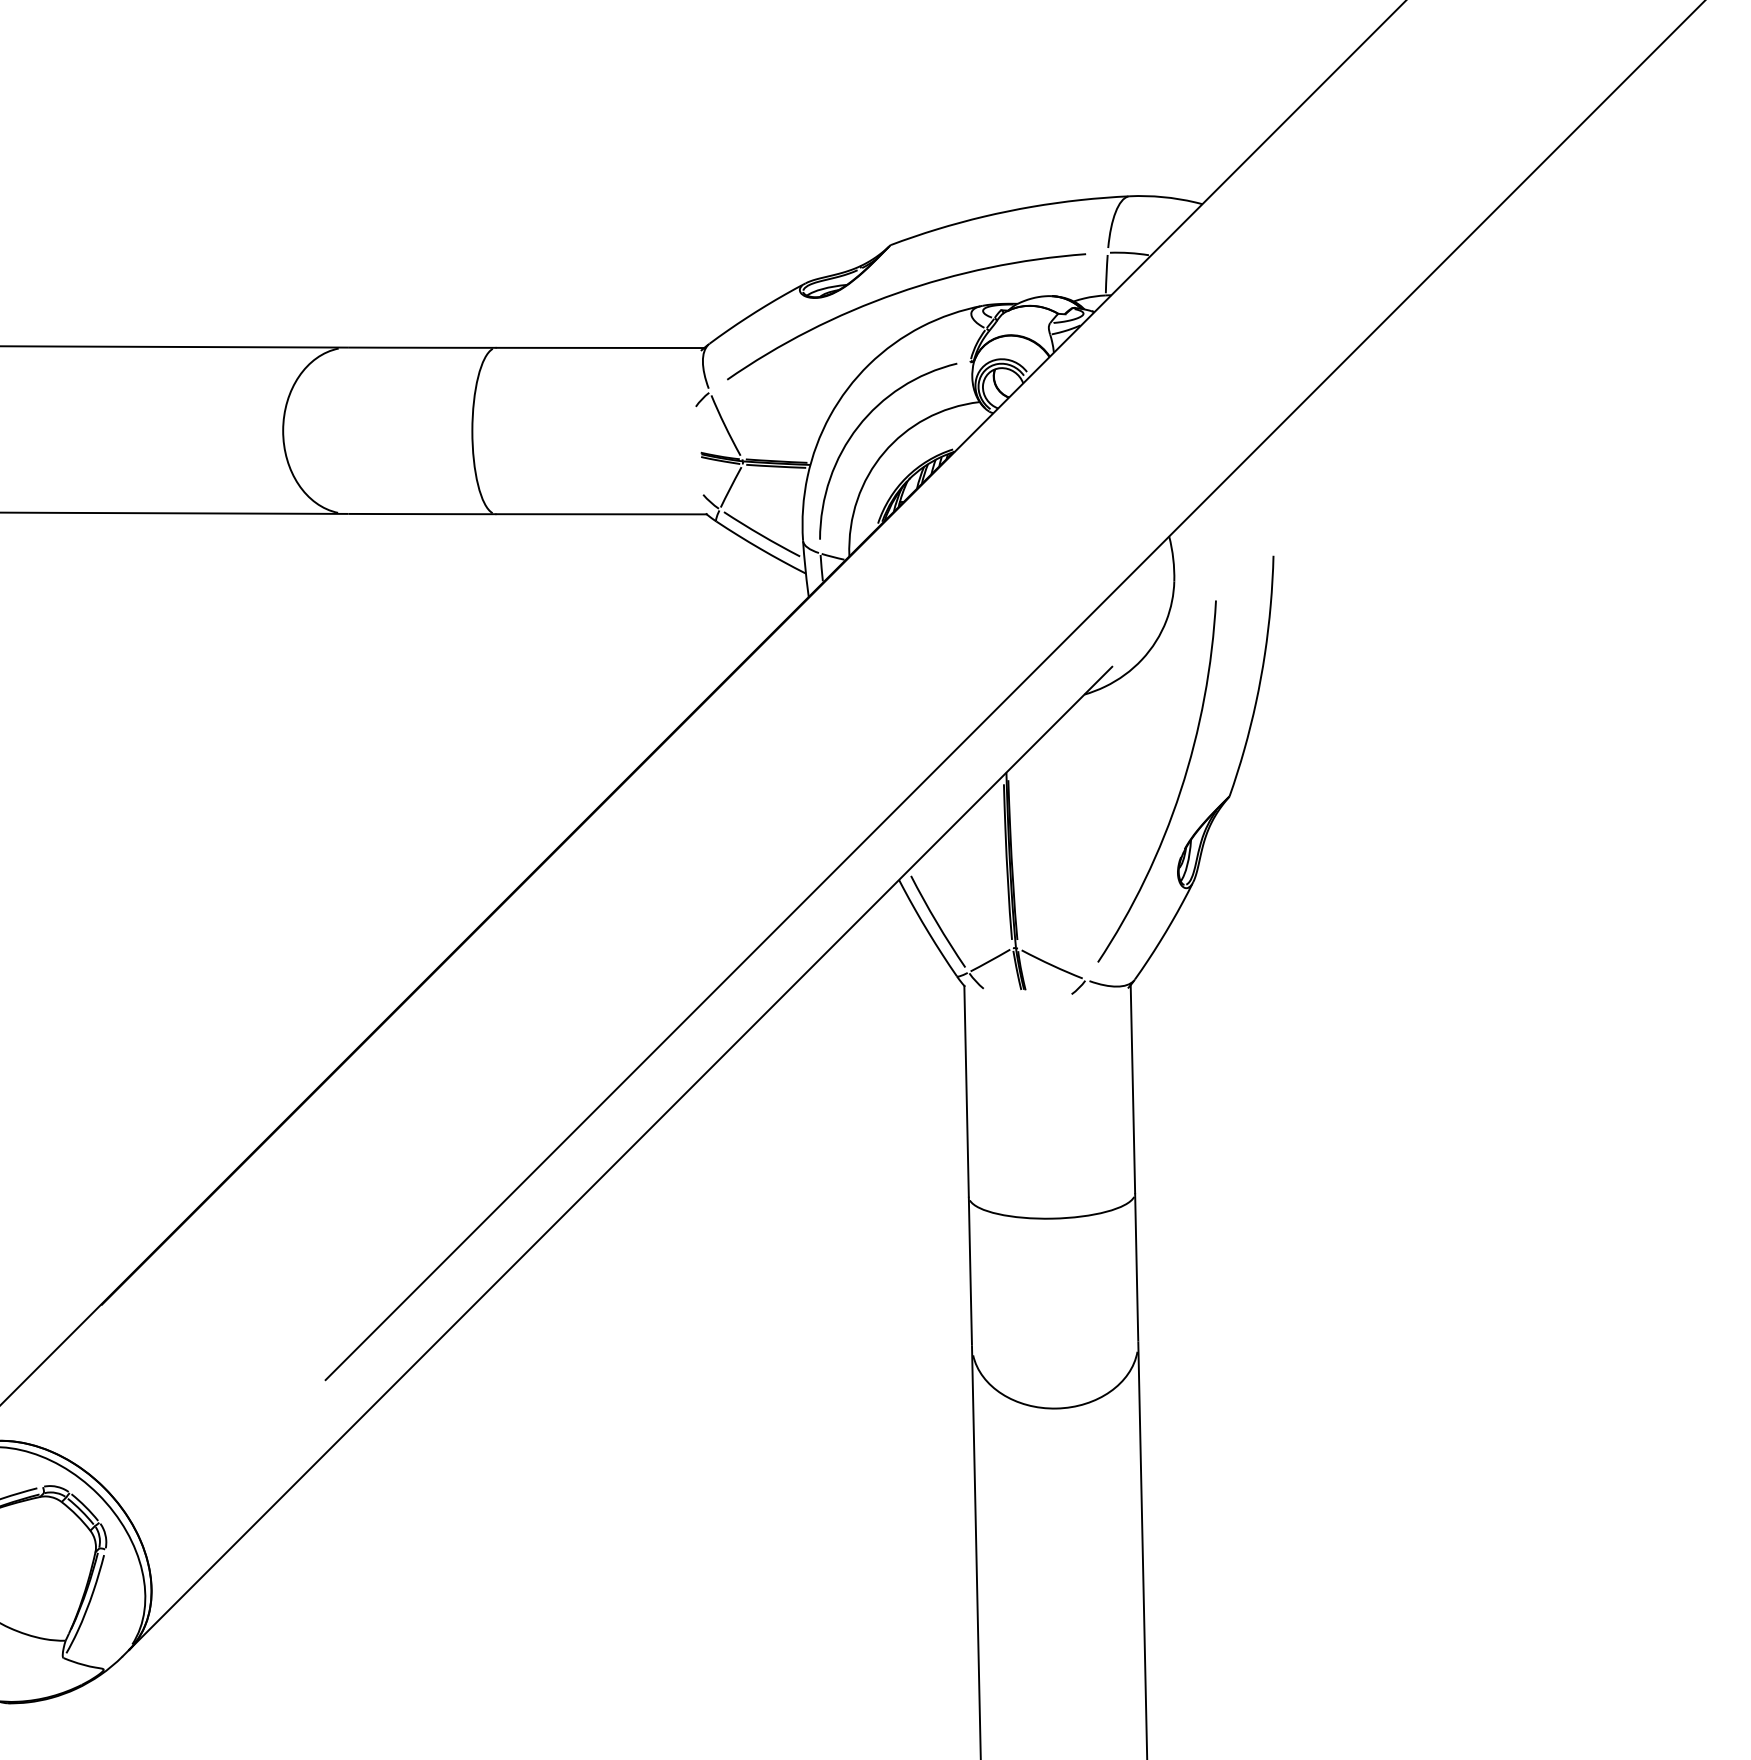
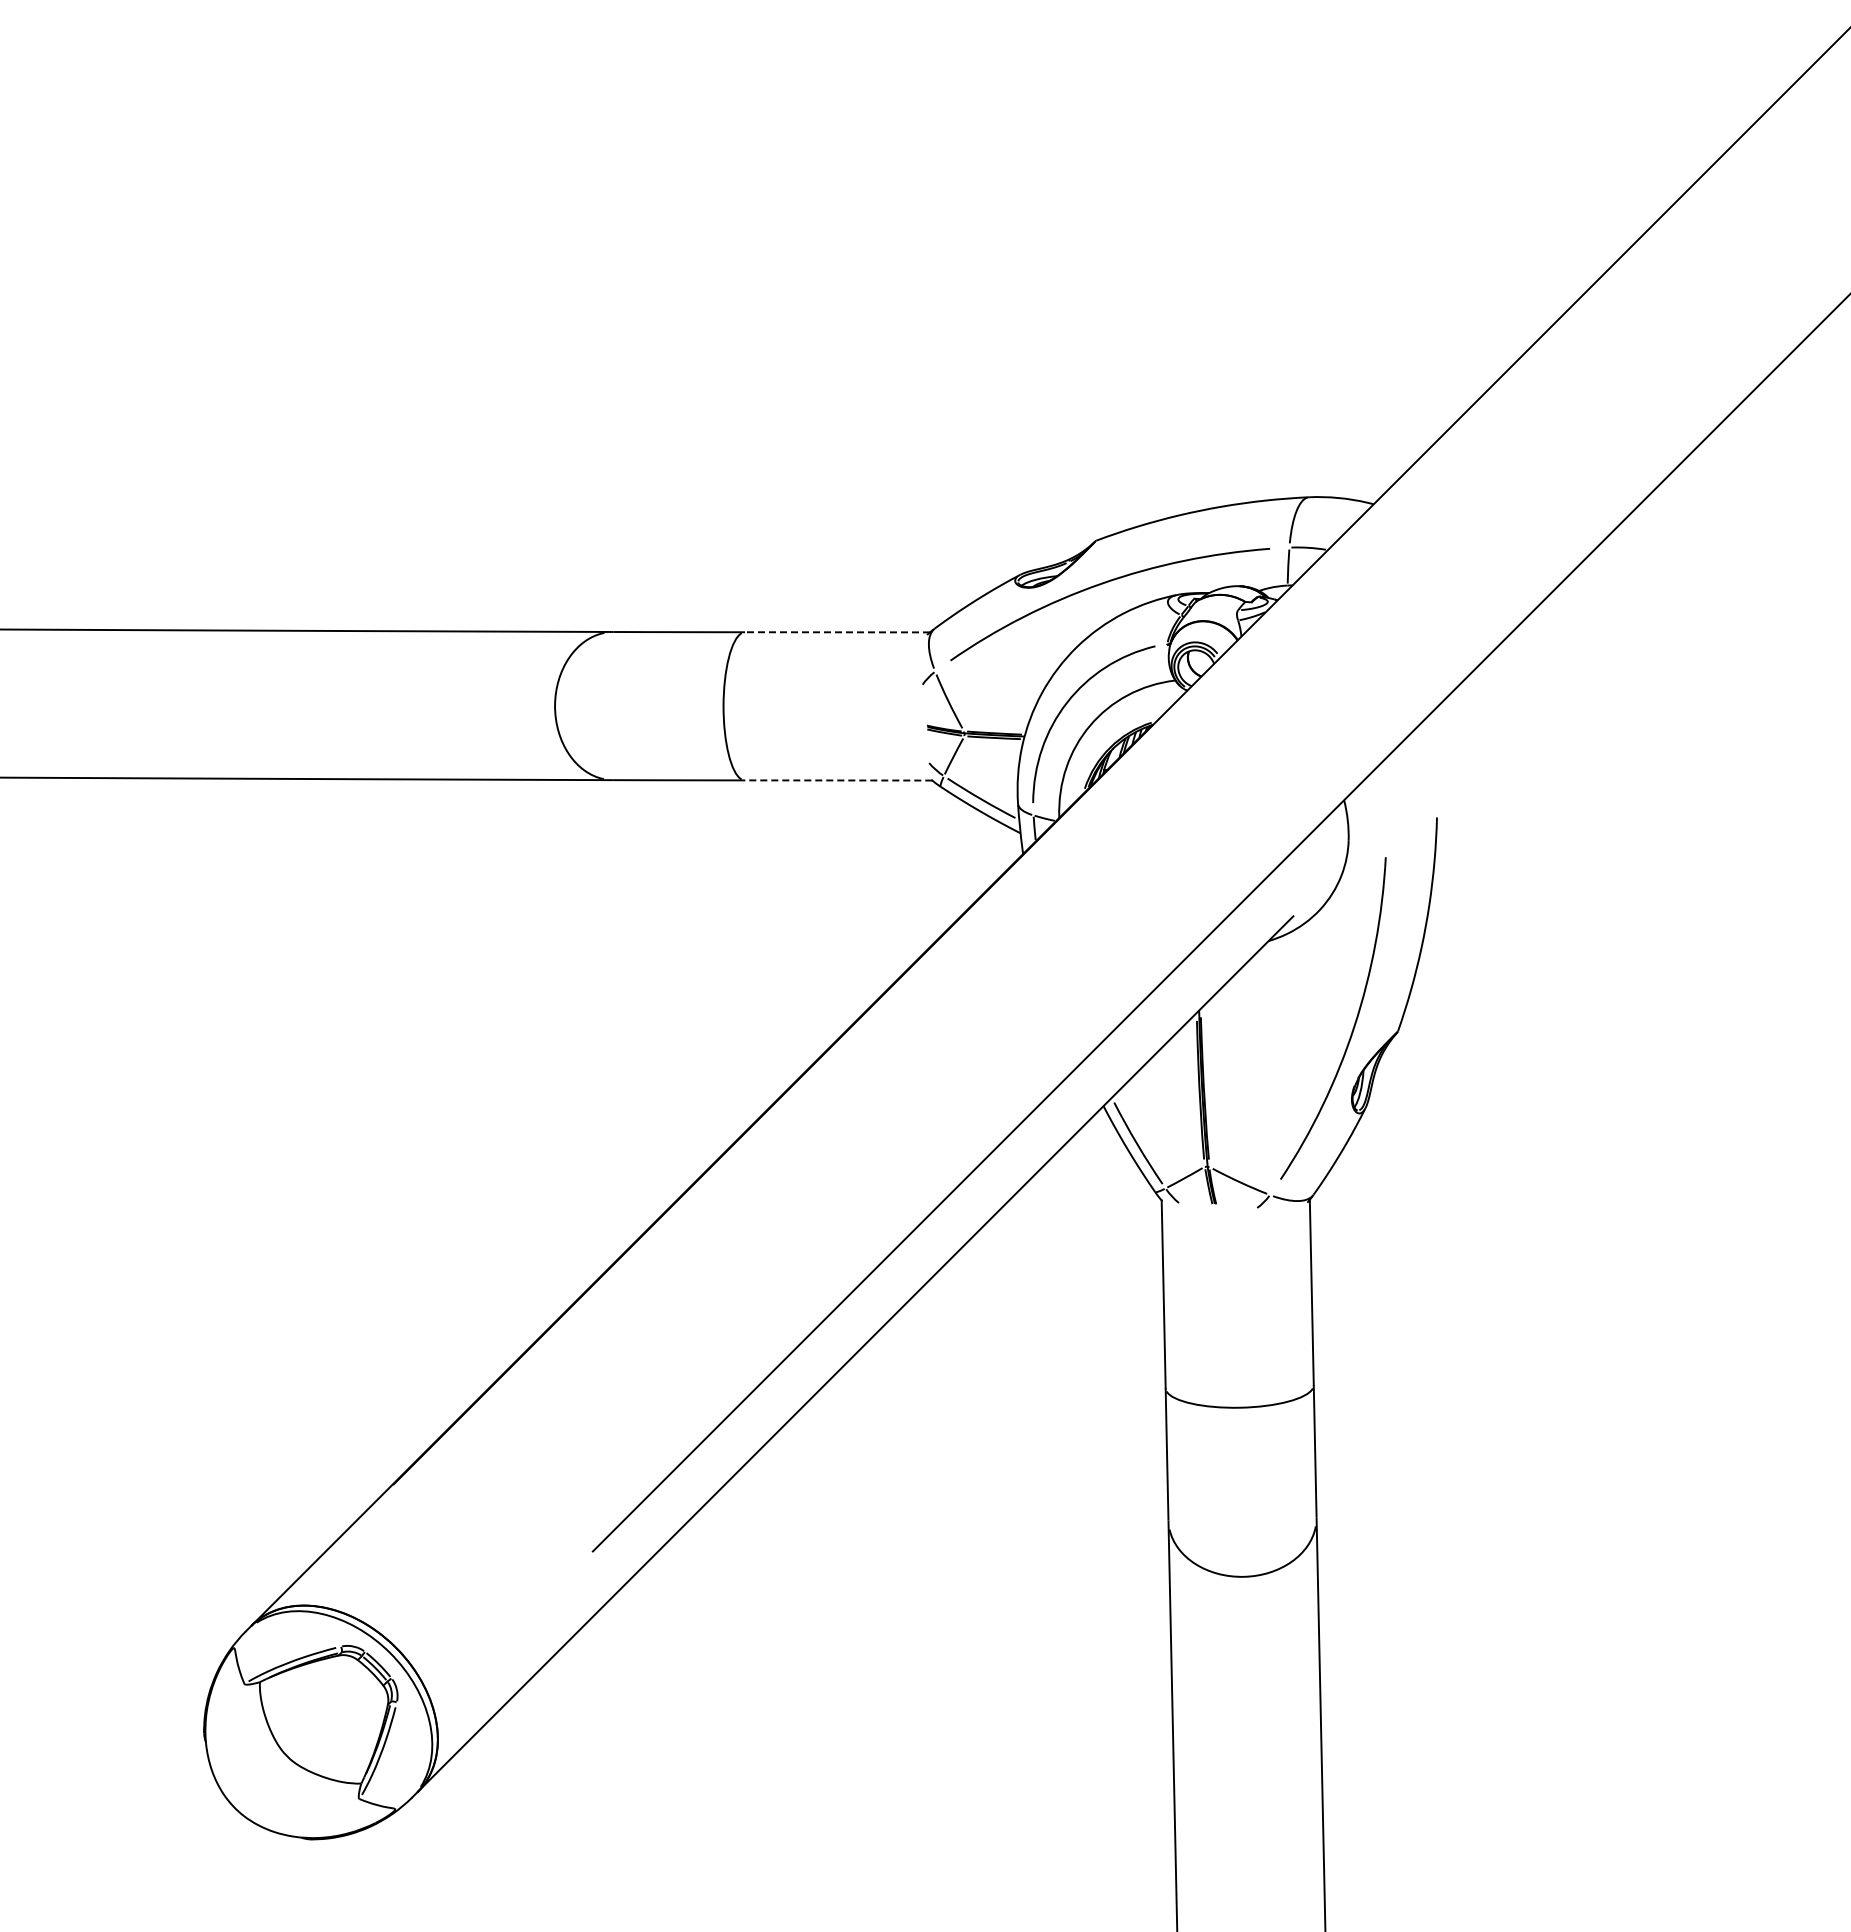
line: (600, 348) -> (837, 632), solid -> dashed
line: (601, 514) -> (838, 780), solid -> dashed

